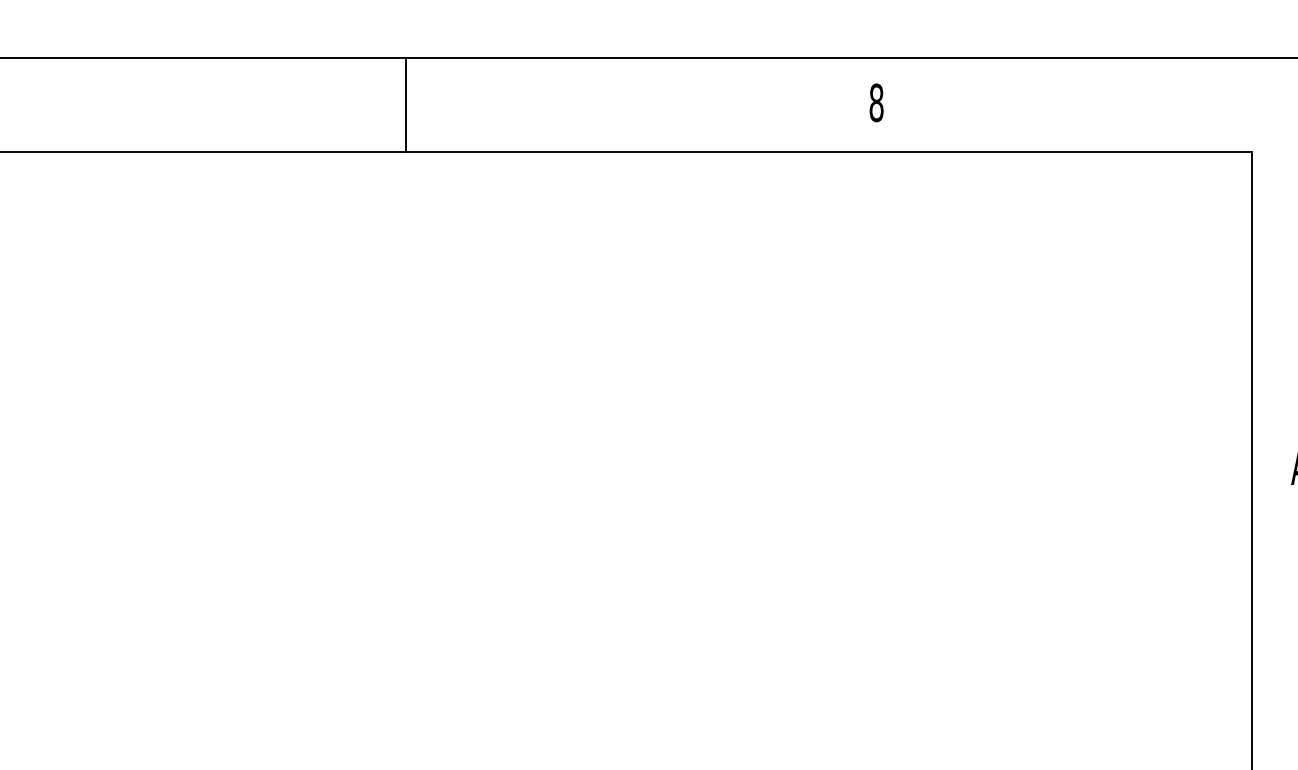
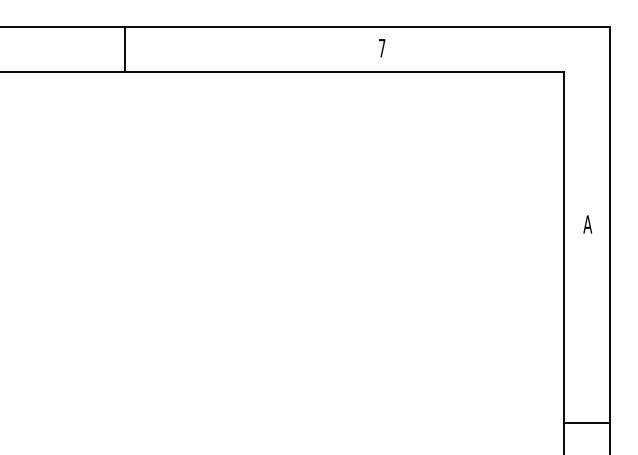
text: (875, 101) -> (381, 47), 8 -> 7
line: (407, 105) -> (125, 49), moved

